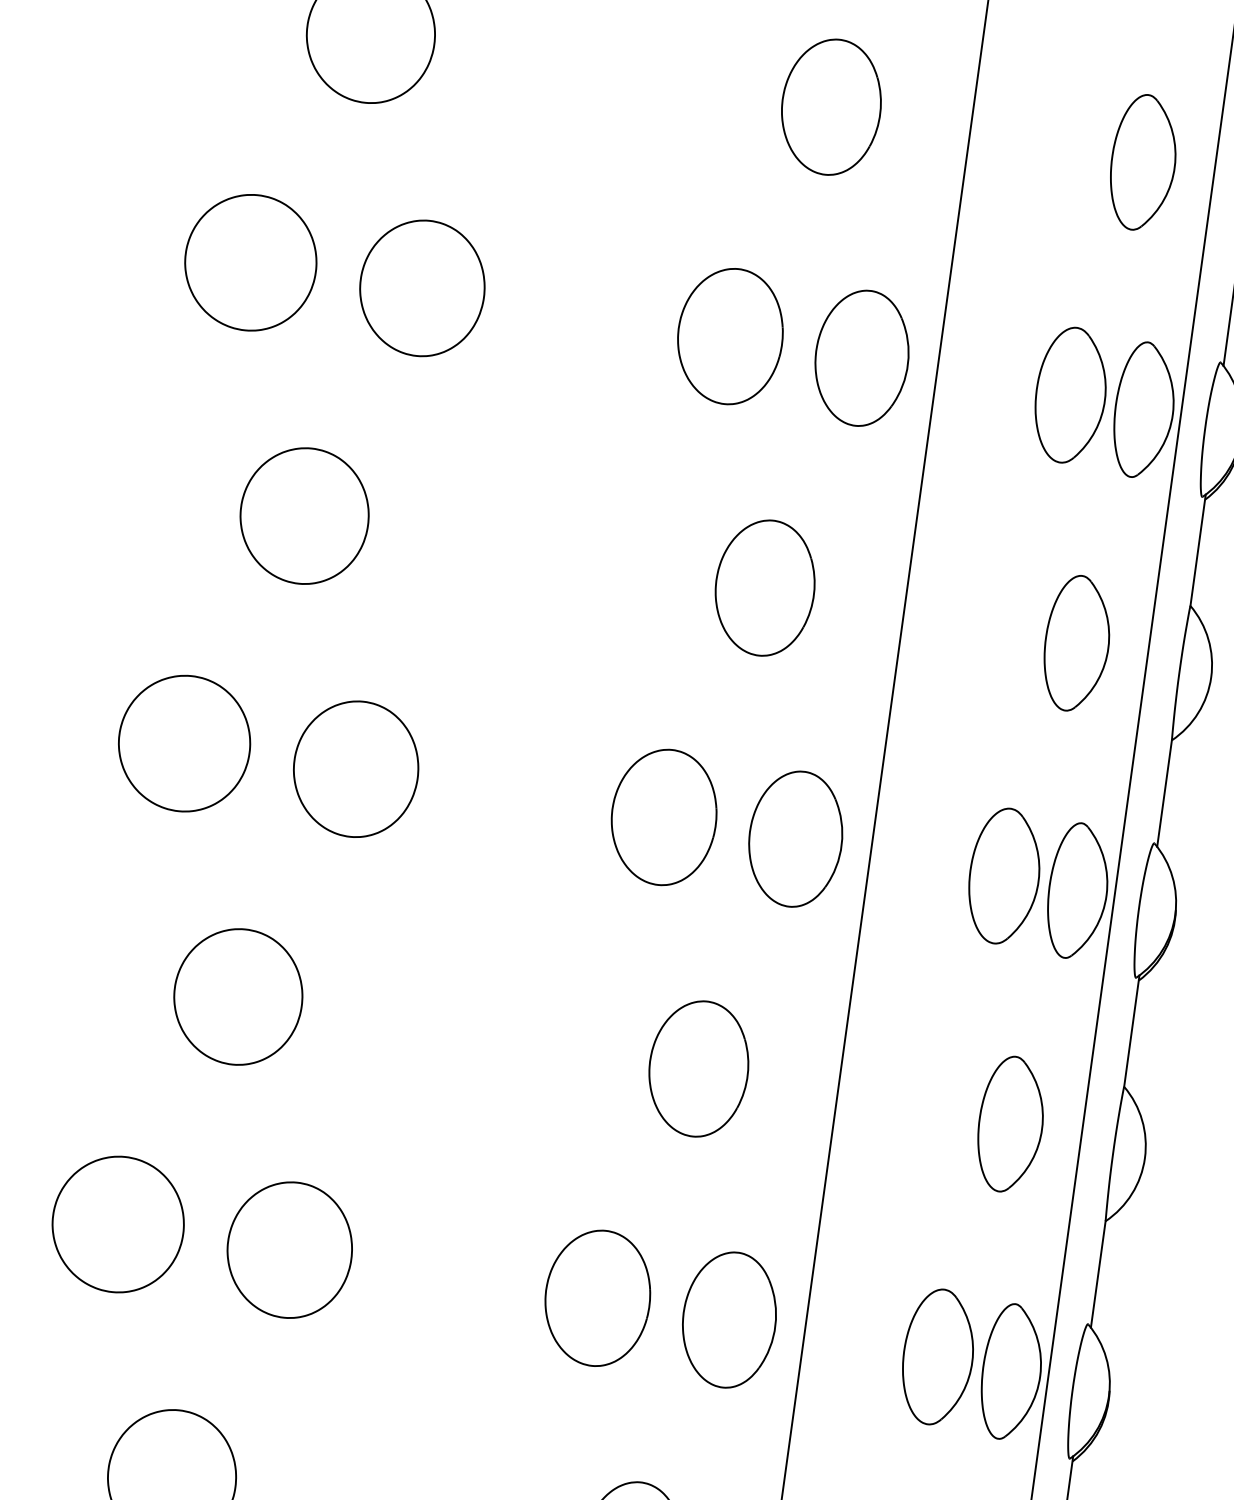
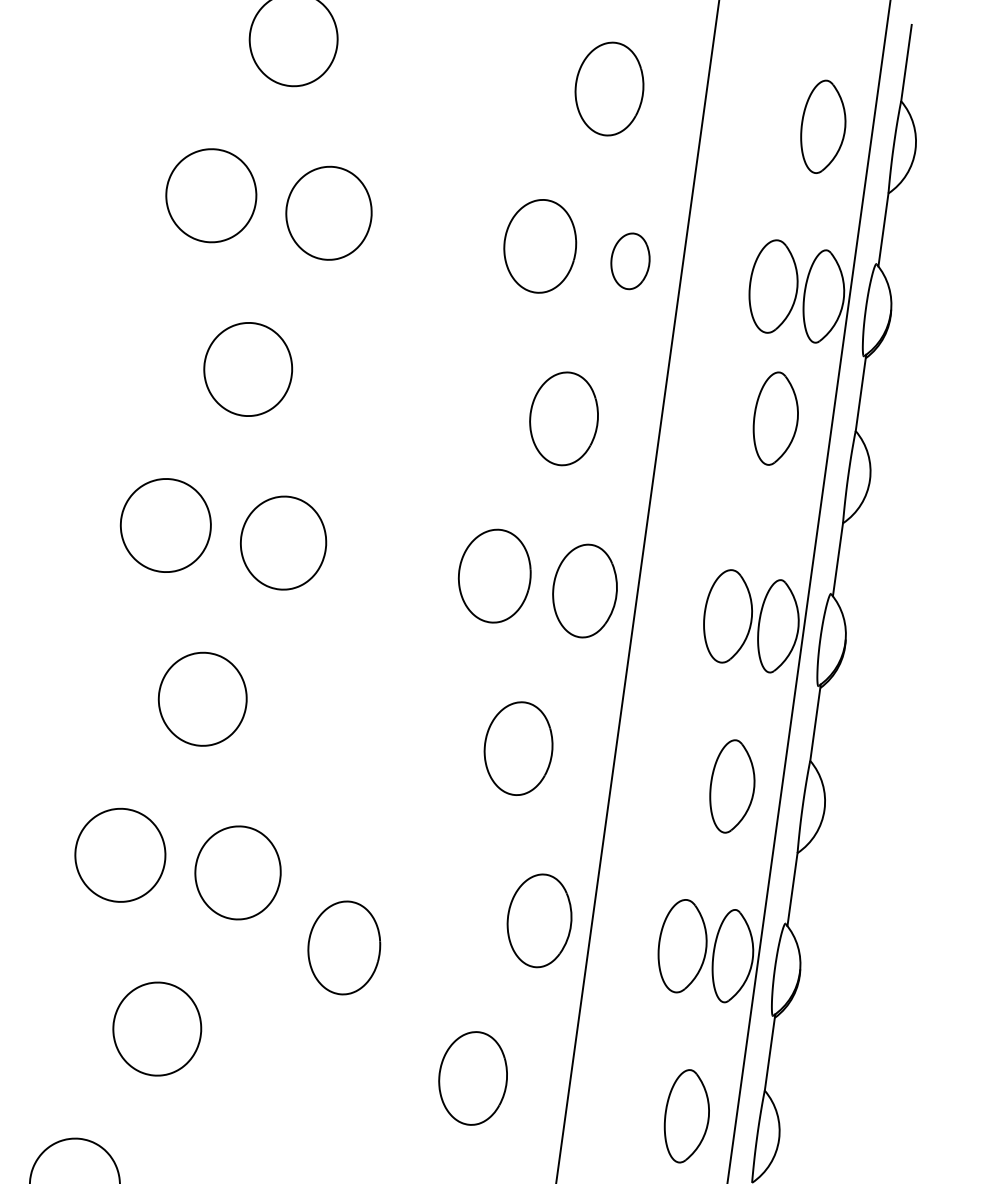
part: (862, 358) -> (630, 261), size x0.6
part: (1076, 642) -> (775, 418), moved
part: (598, 1297) -> (344, 947), moved

